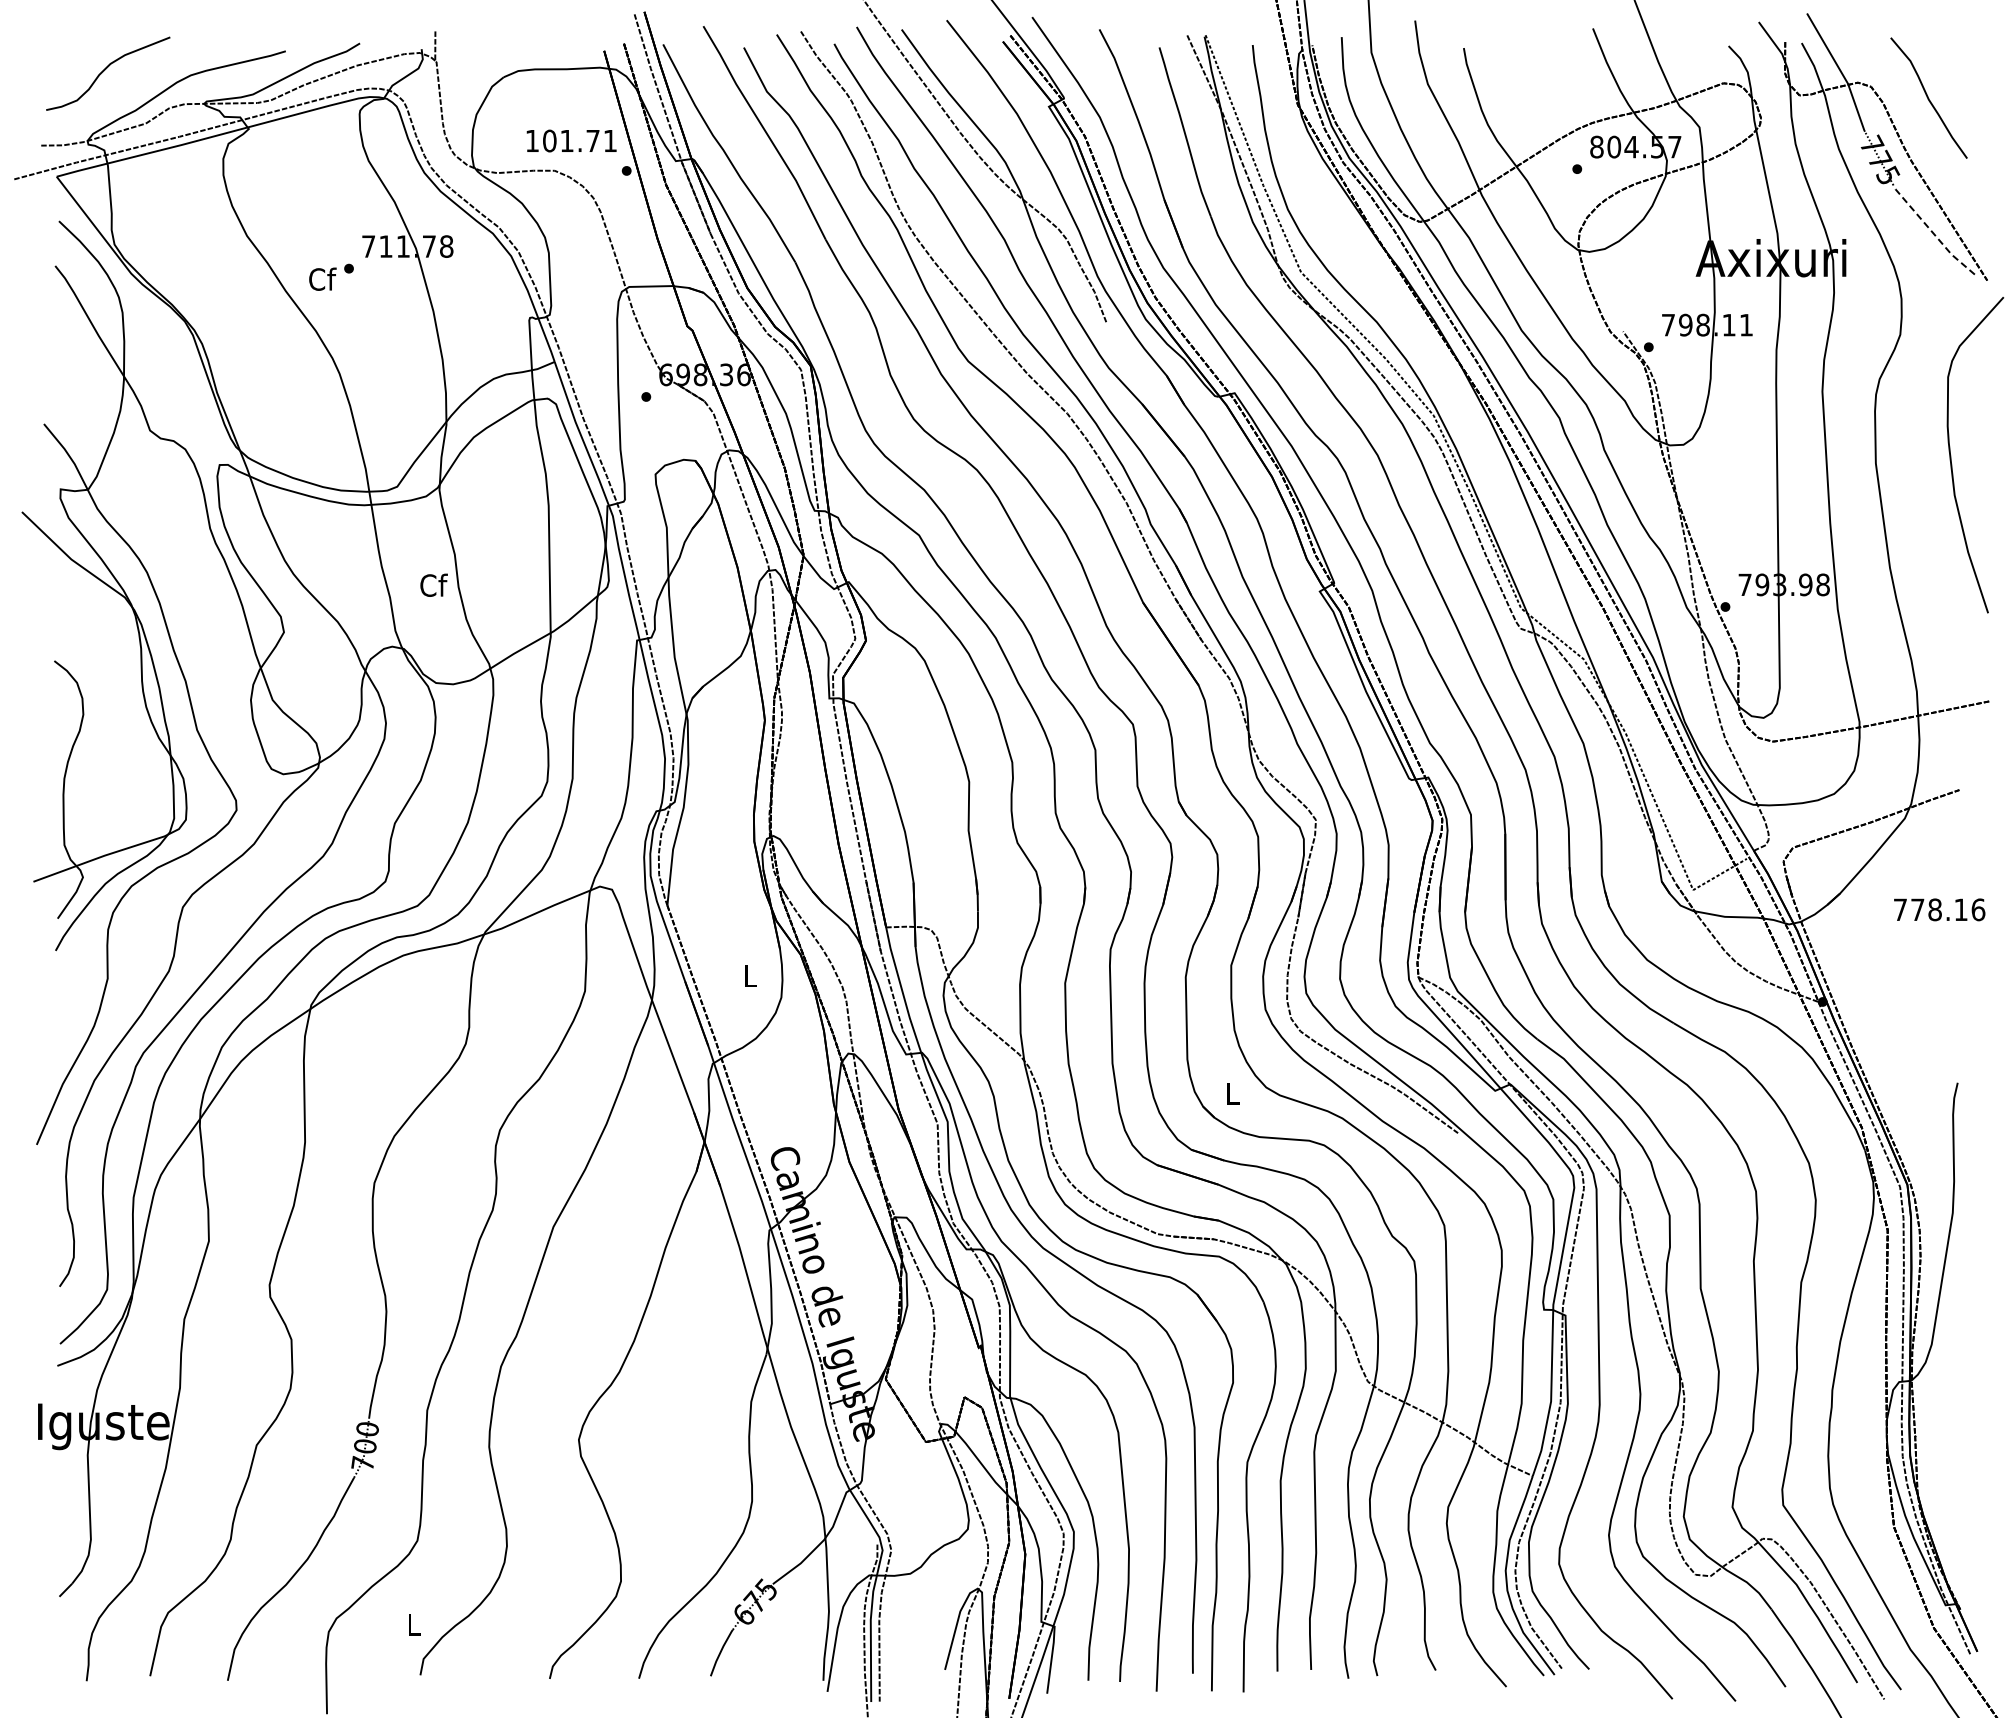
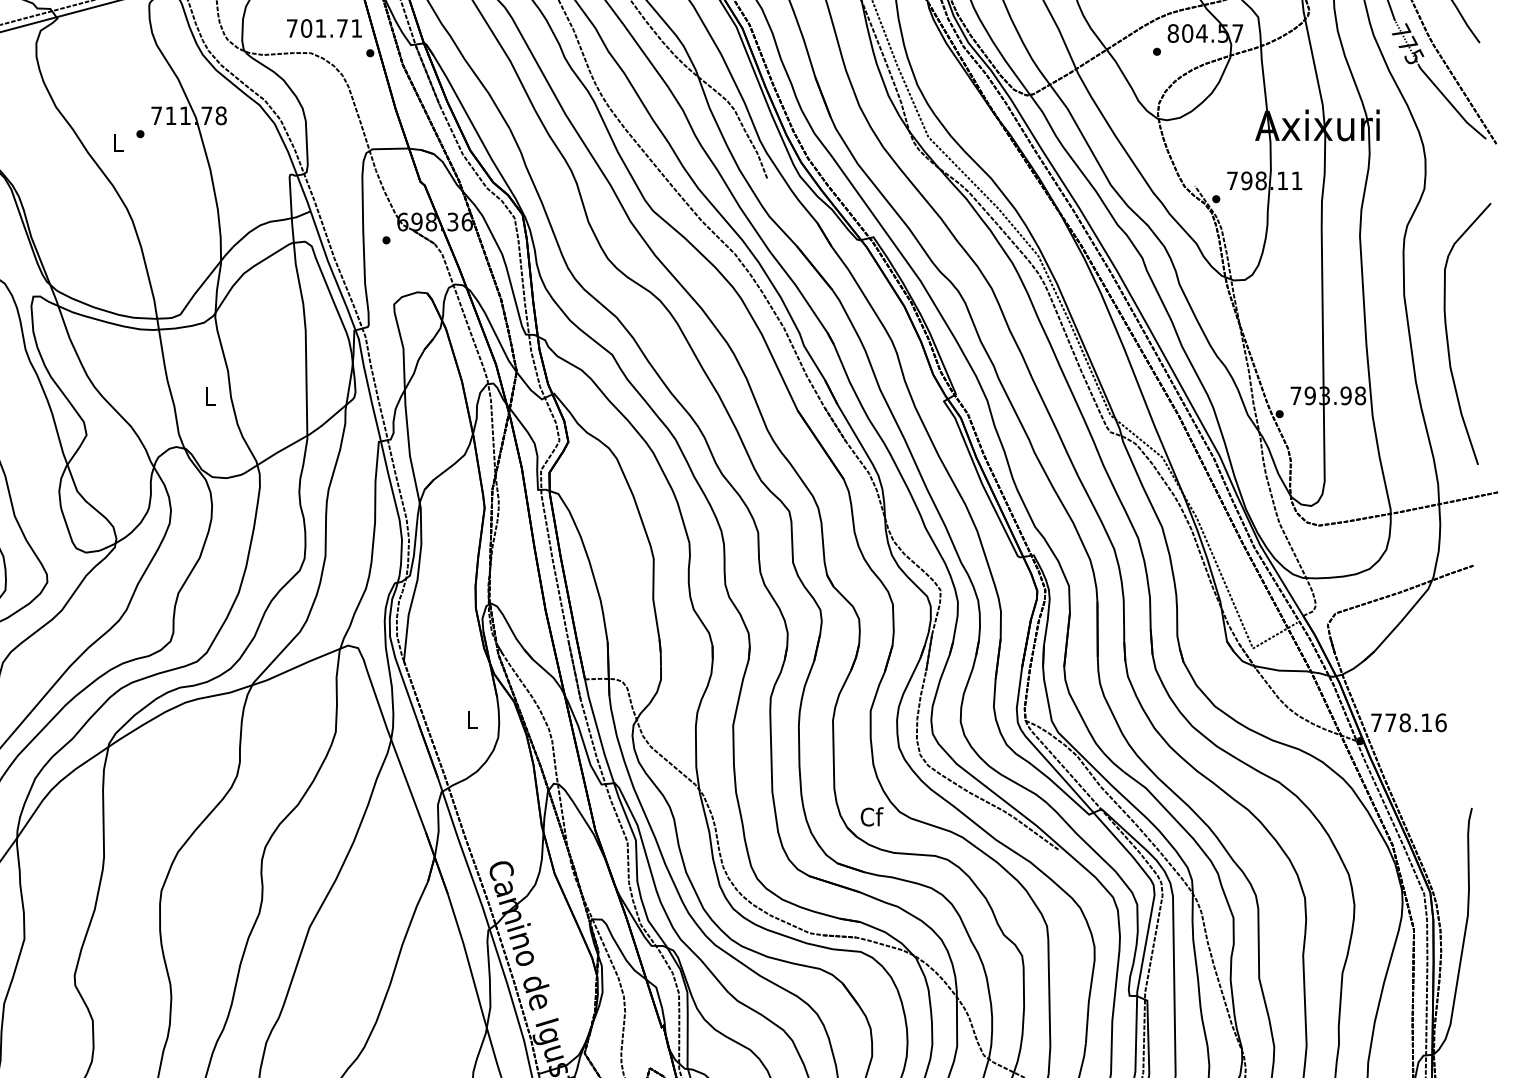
text: (532, 140) -> (292, 28), 101.71 -> 701.71
line: (1931, 231) -> (1450, 103), dashed -> solid
text: (322, 278) -> (118, 142), Cf -> L
curve: (1951, 455) -> (1447, 334), moved
text: (433, 584) -> (210, 395), Cf -> L
text: (1939, 909) -> (1408, 722), moved
text: (1232, 1093) -> (871, 816), L -> Cf

